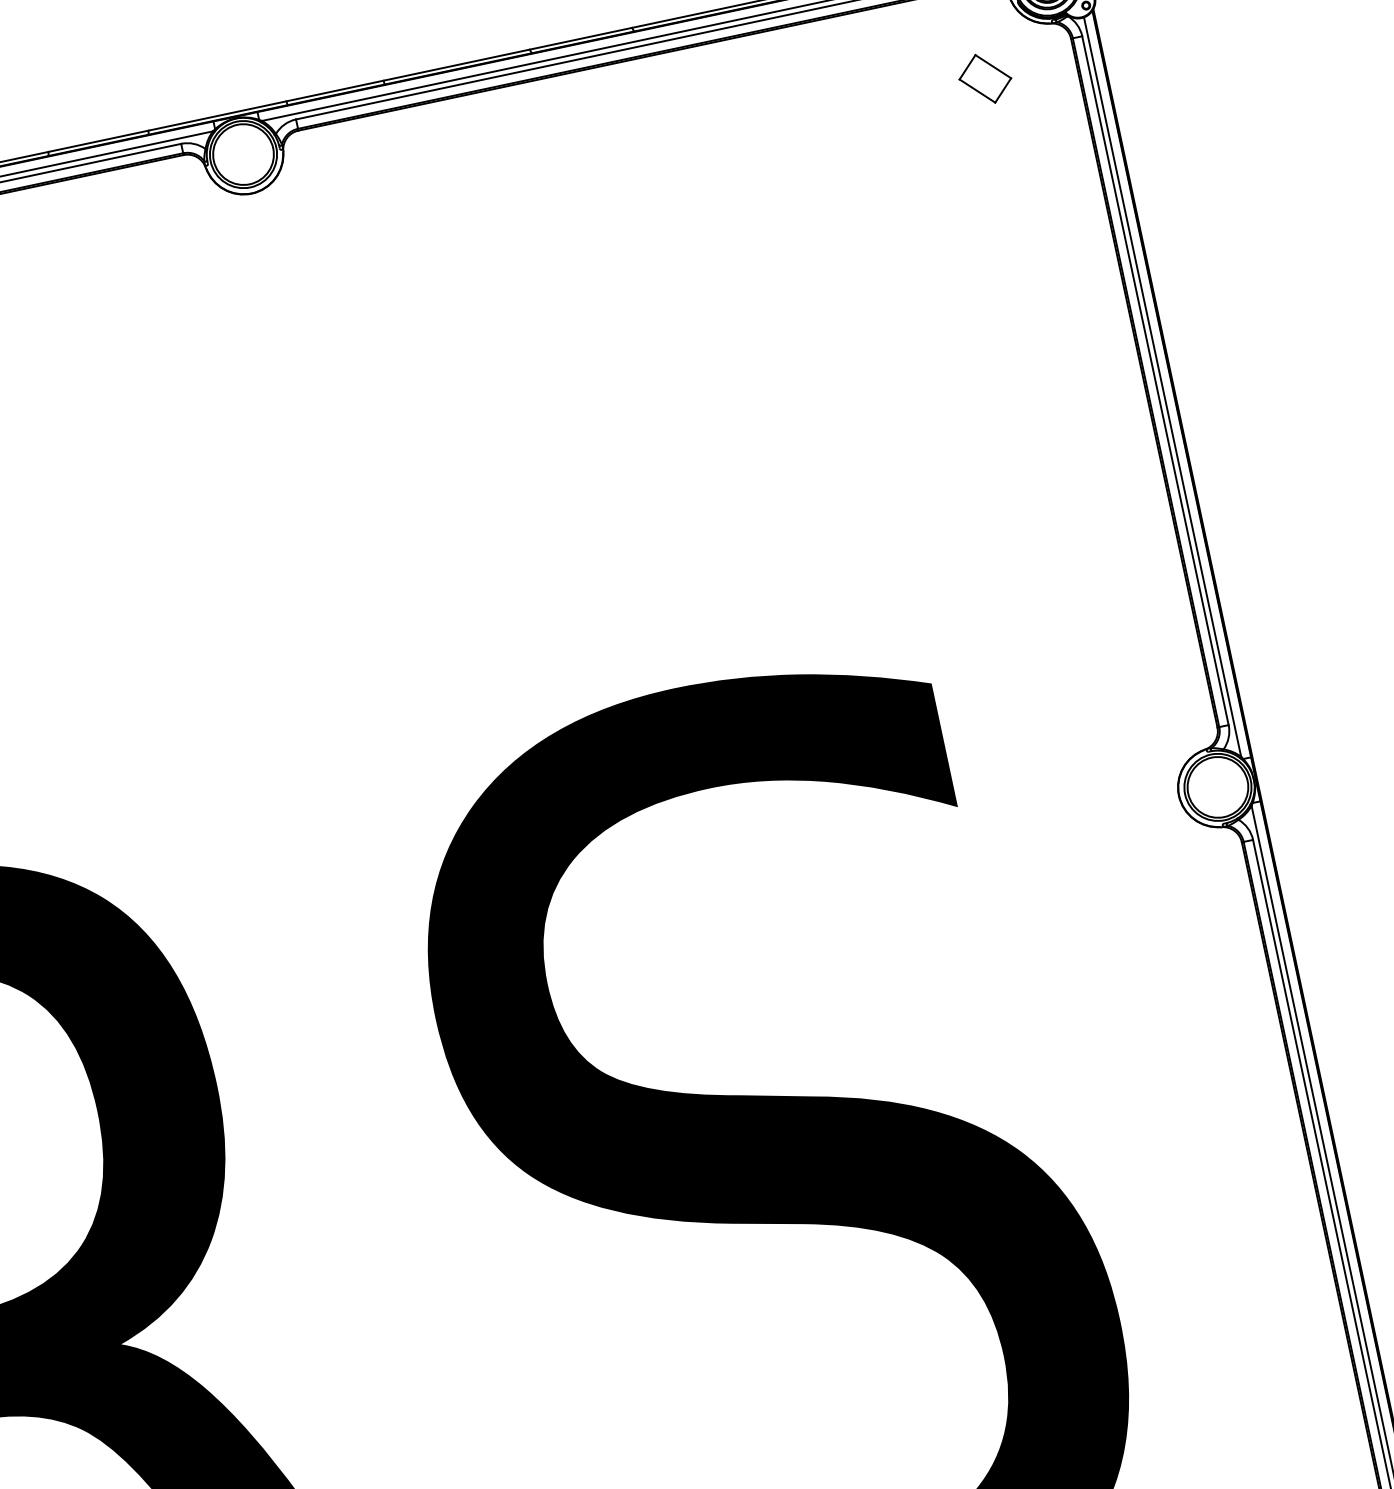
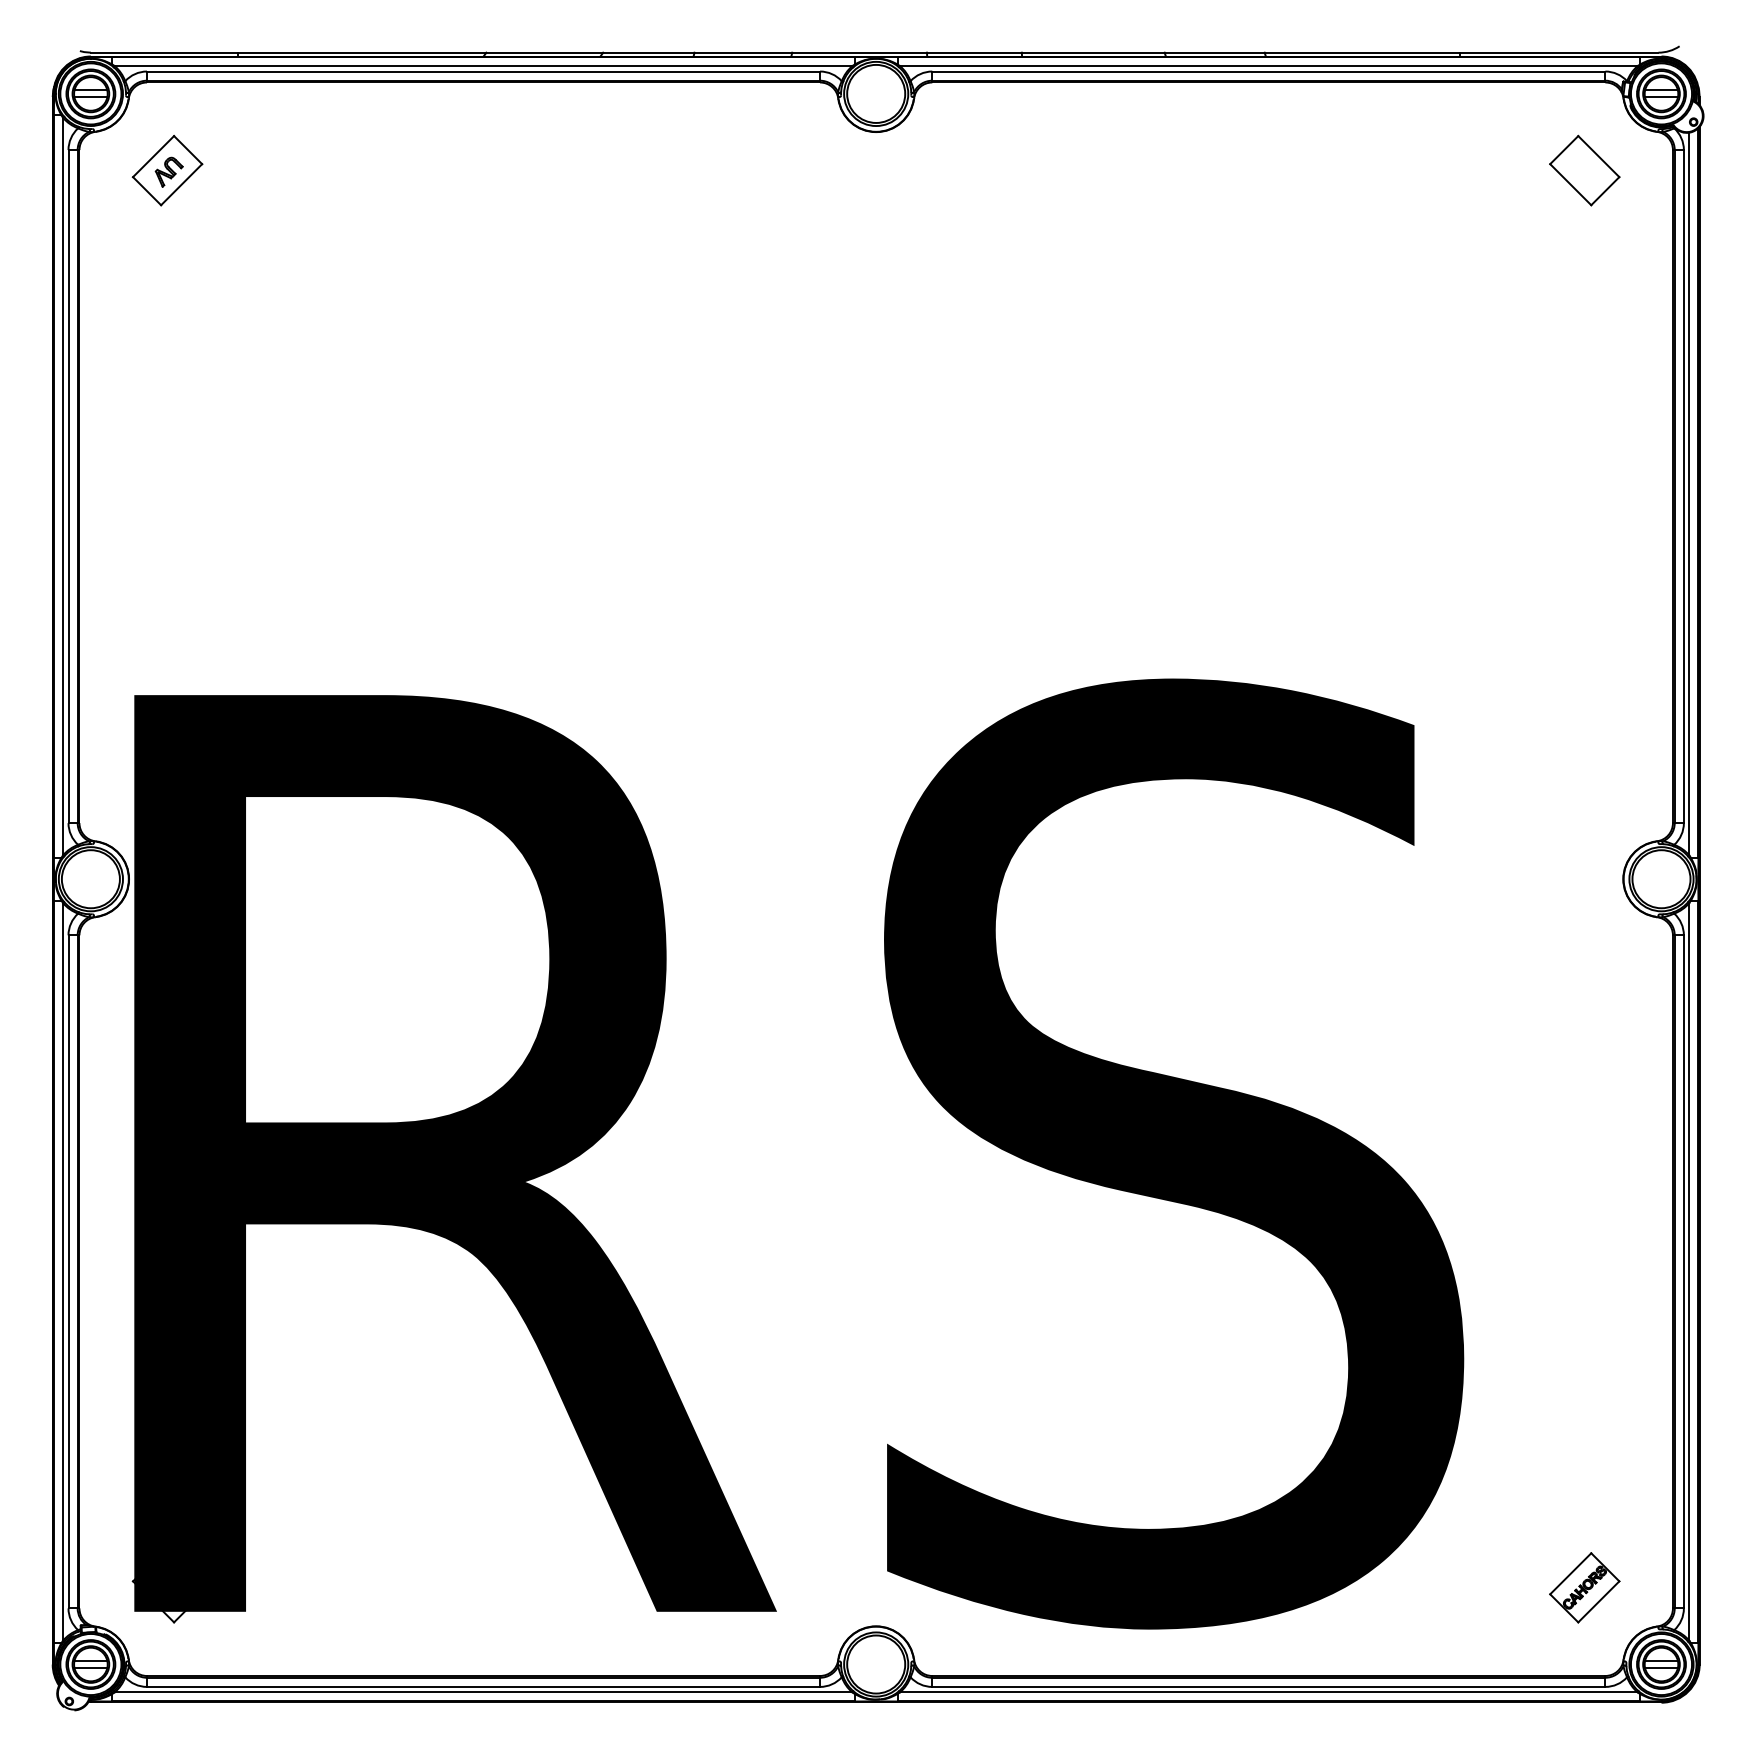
part: (985, 78) -> (1584, 170), size x1.43

